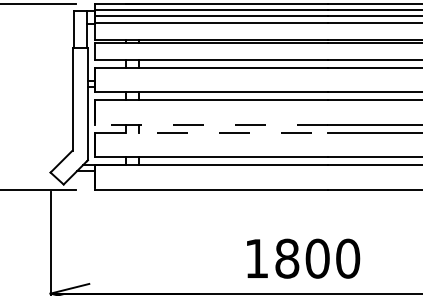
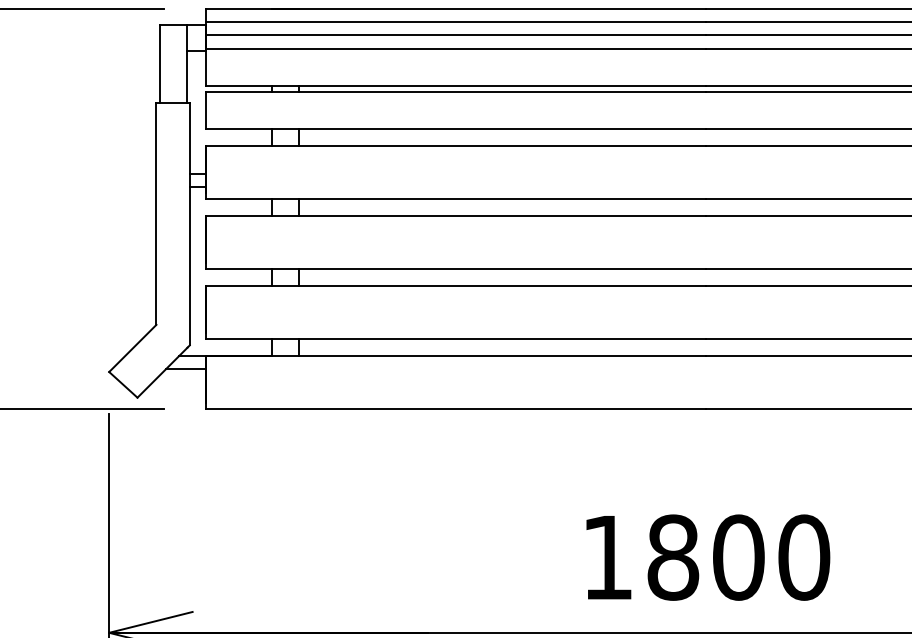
line: (210, 124) -> (453, 268), dashed -> solid
line: (211, 132) -> (456, 285), dashed -> solid
text: (303, 258) -> (708, 557), moved

